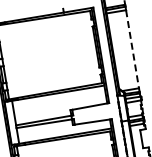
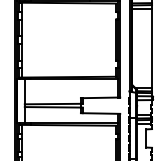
line: (133, 49) -> (152, 48), dashed -> solid

